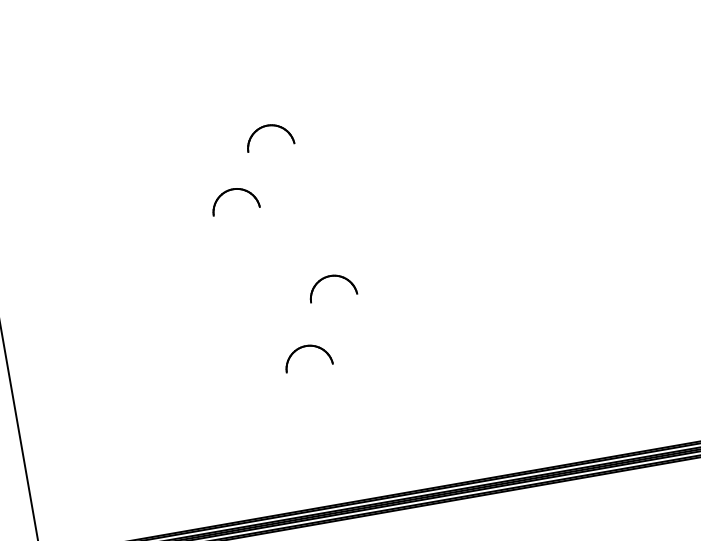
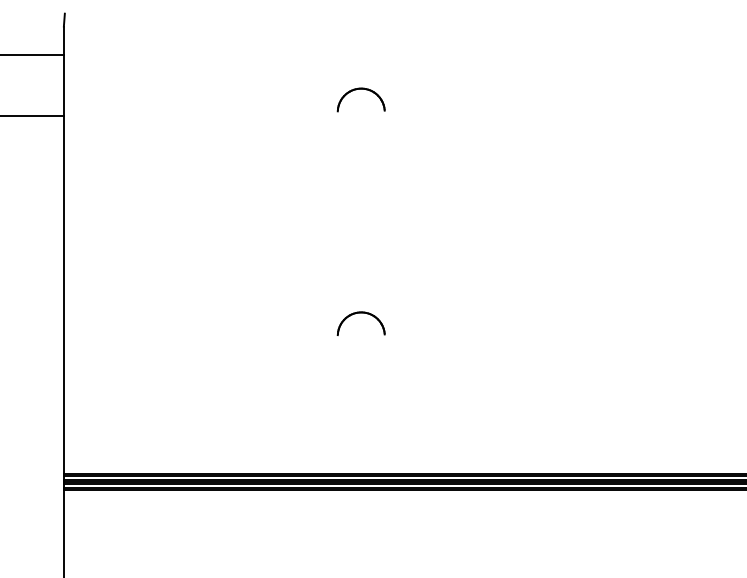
part: (232, 190) -> (315, 146), removed
part: (325, 278) -> (392, 249), removed

